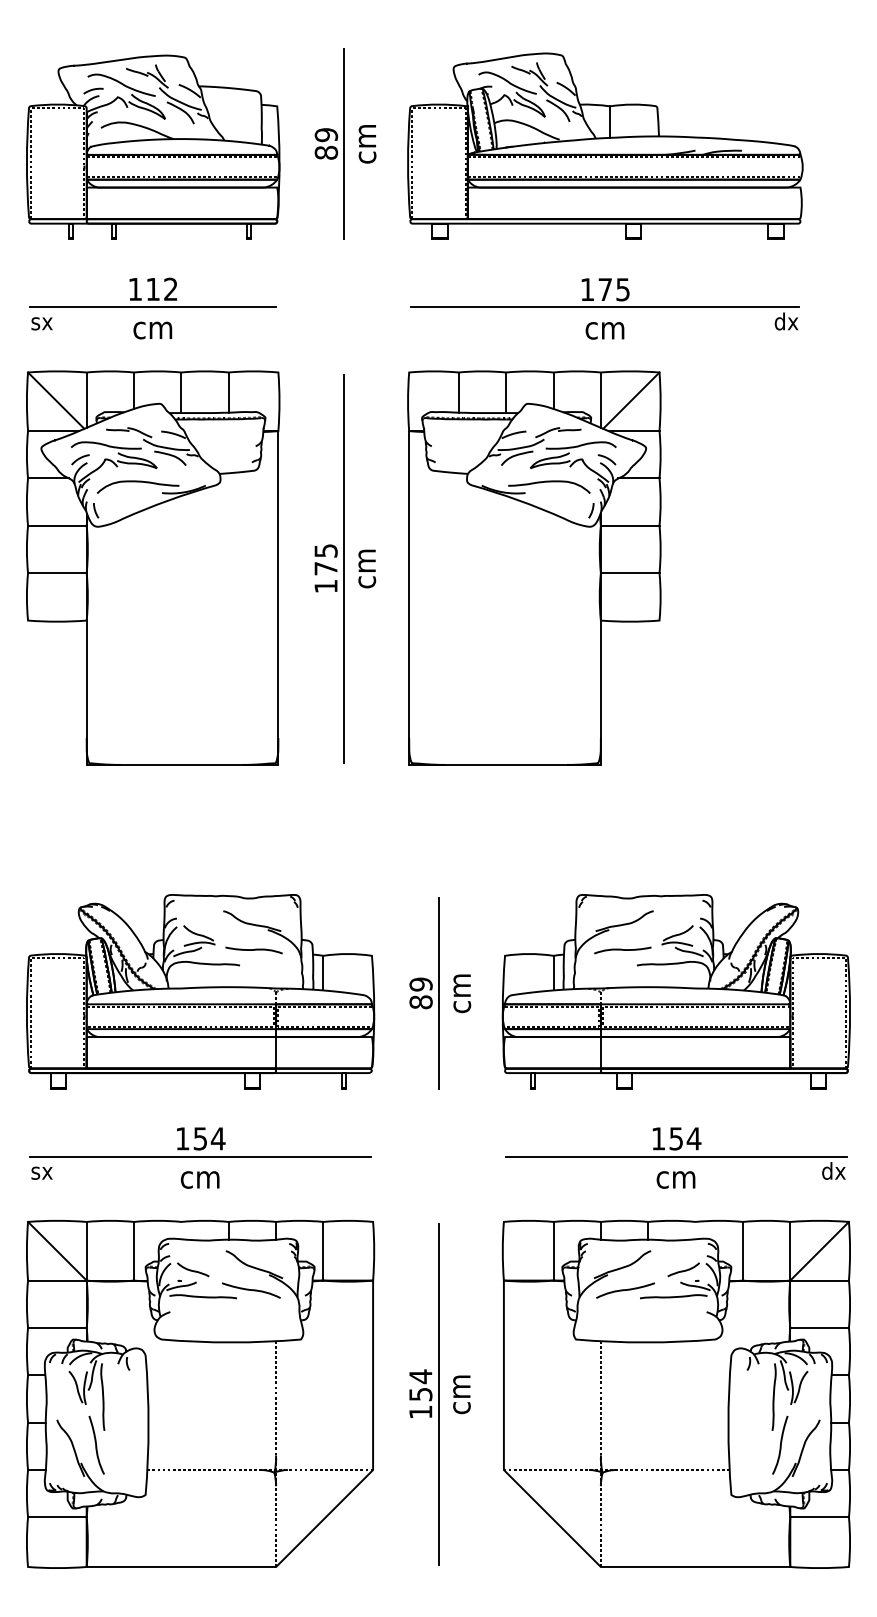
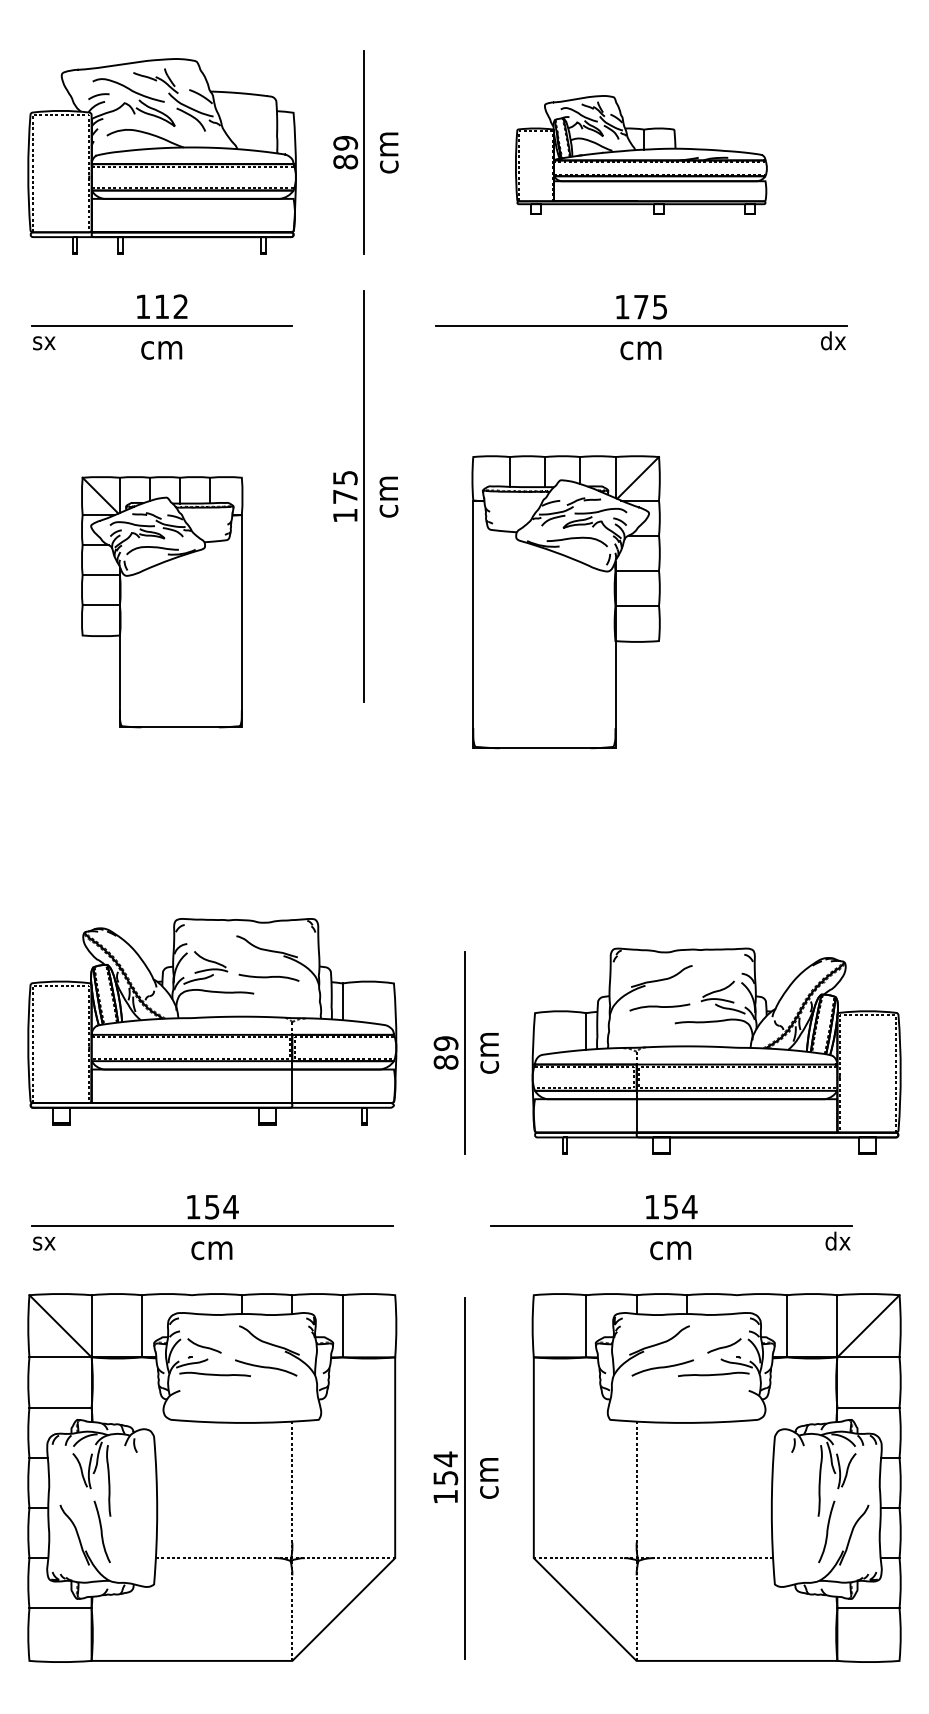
part: (605, 145) -> (641, 154), size x0.6
part: (153, 567) -> (162, 601), size x0.6
part: (534, 567) -> (566, 601), size x0.7
part: (345, 568) -> (365, 496), moved
part: (200, 991) -> (212, 1021), moved
part: (676, 1157) -> (671, 1226), moved

